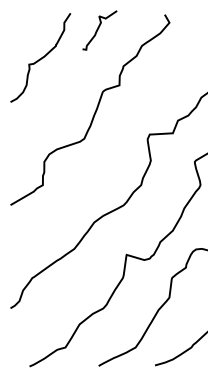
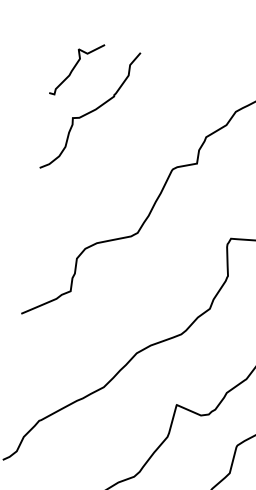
curve: (98, 30) -> (75, 69), moved

